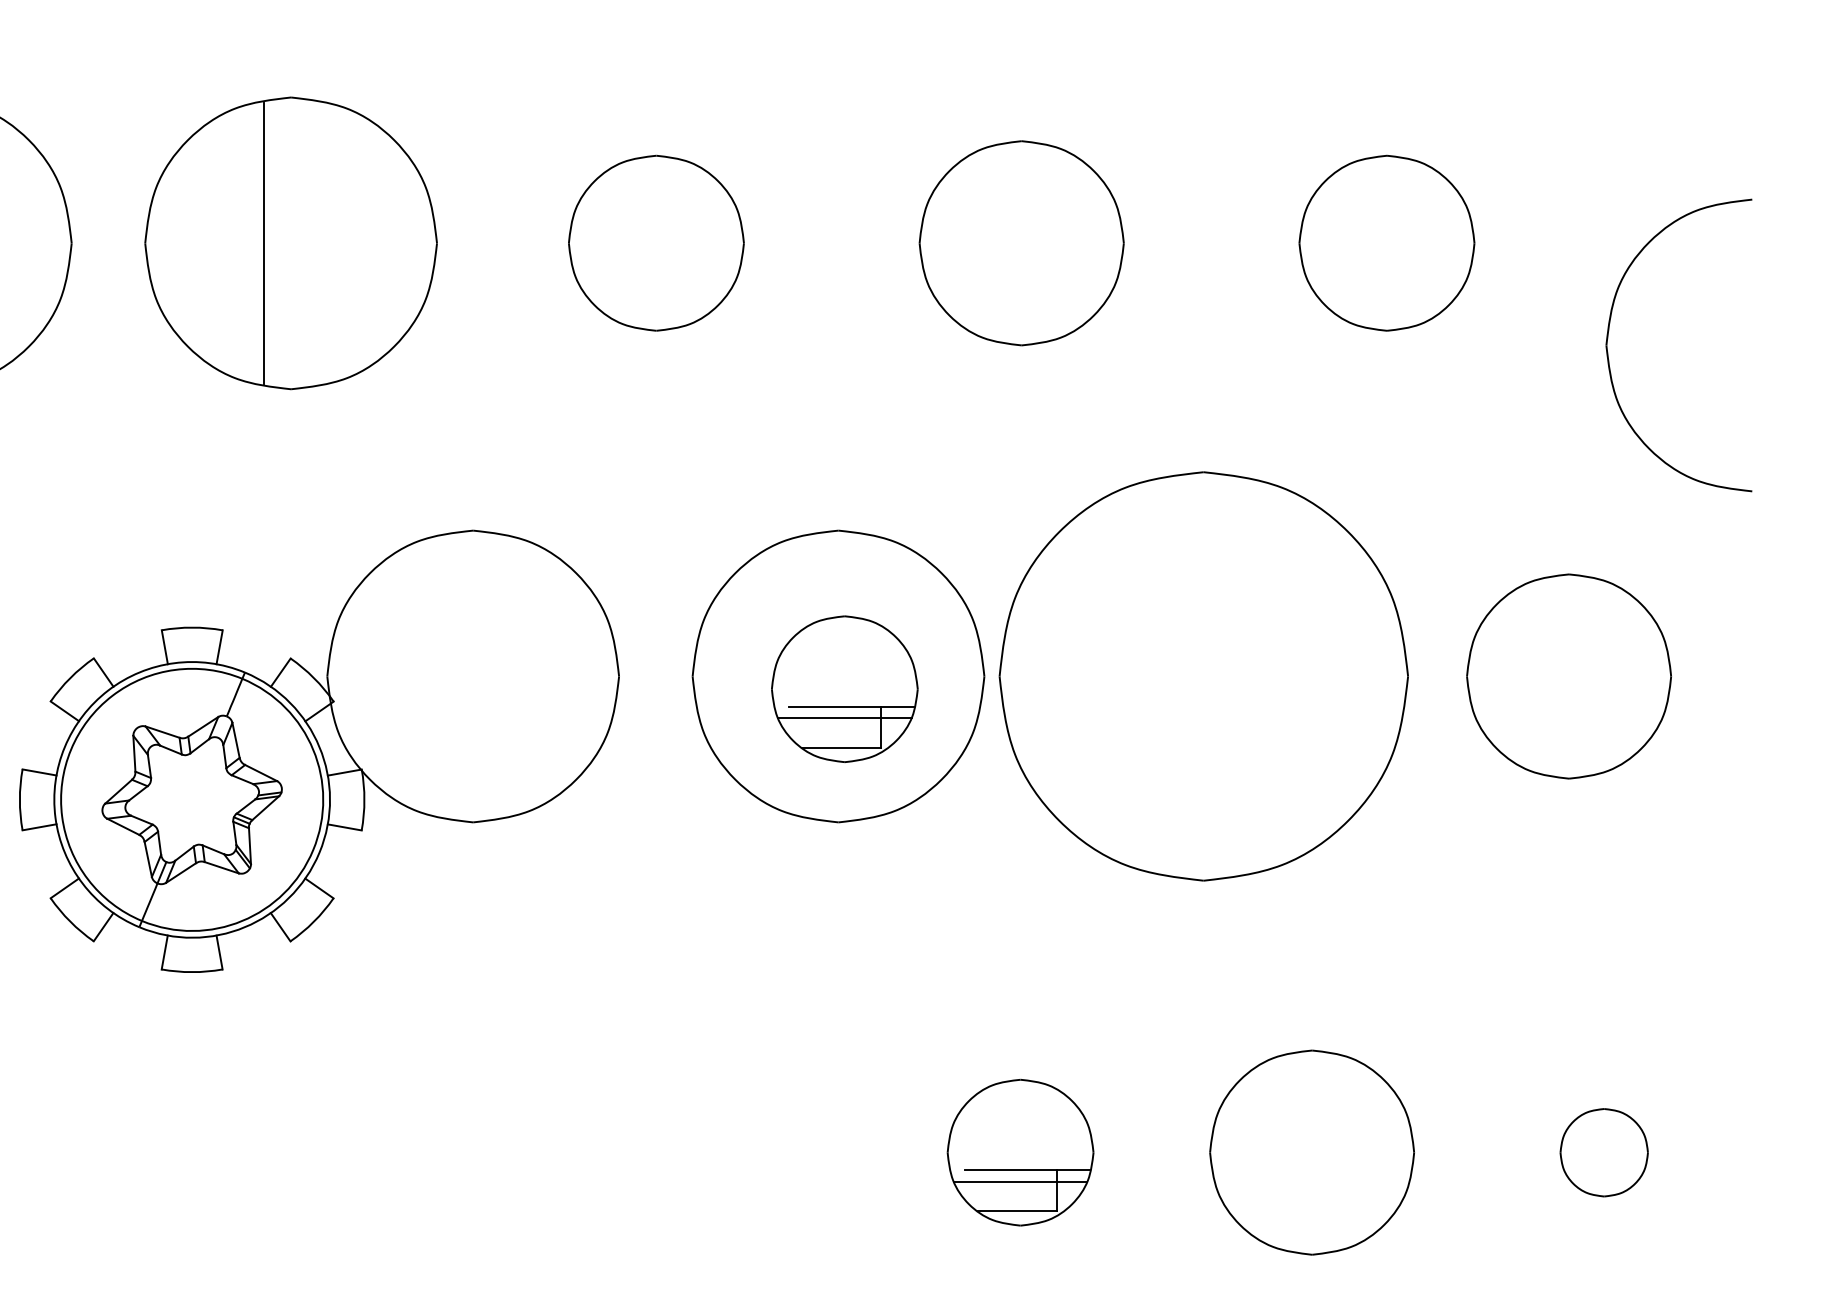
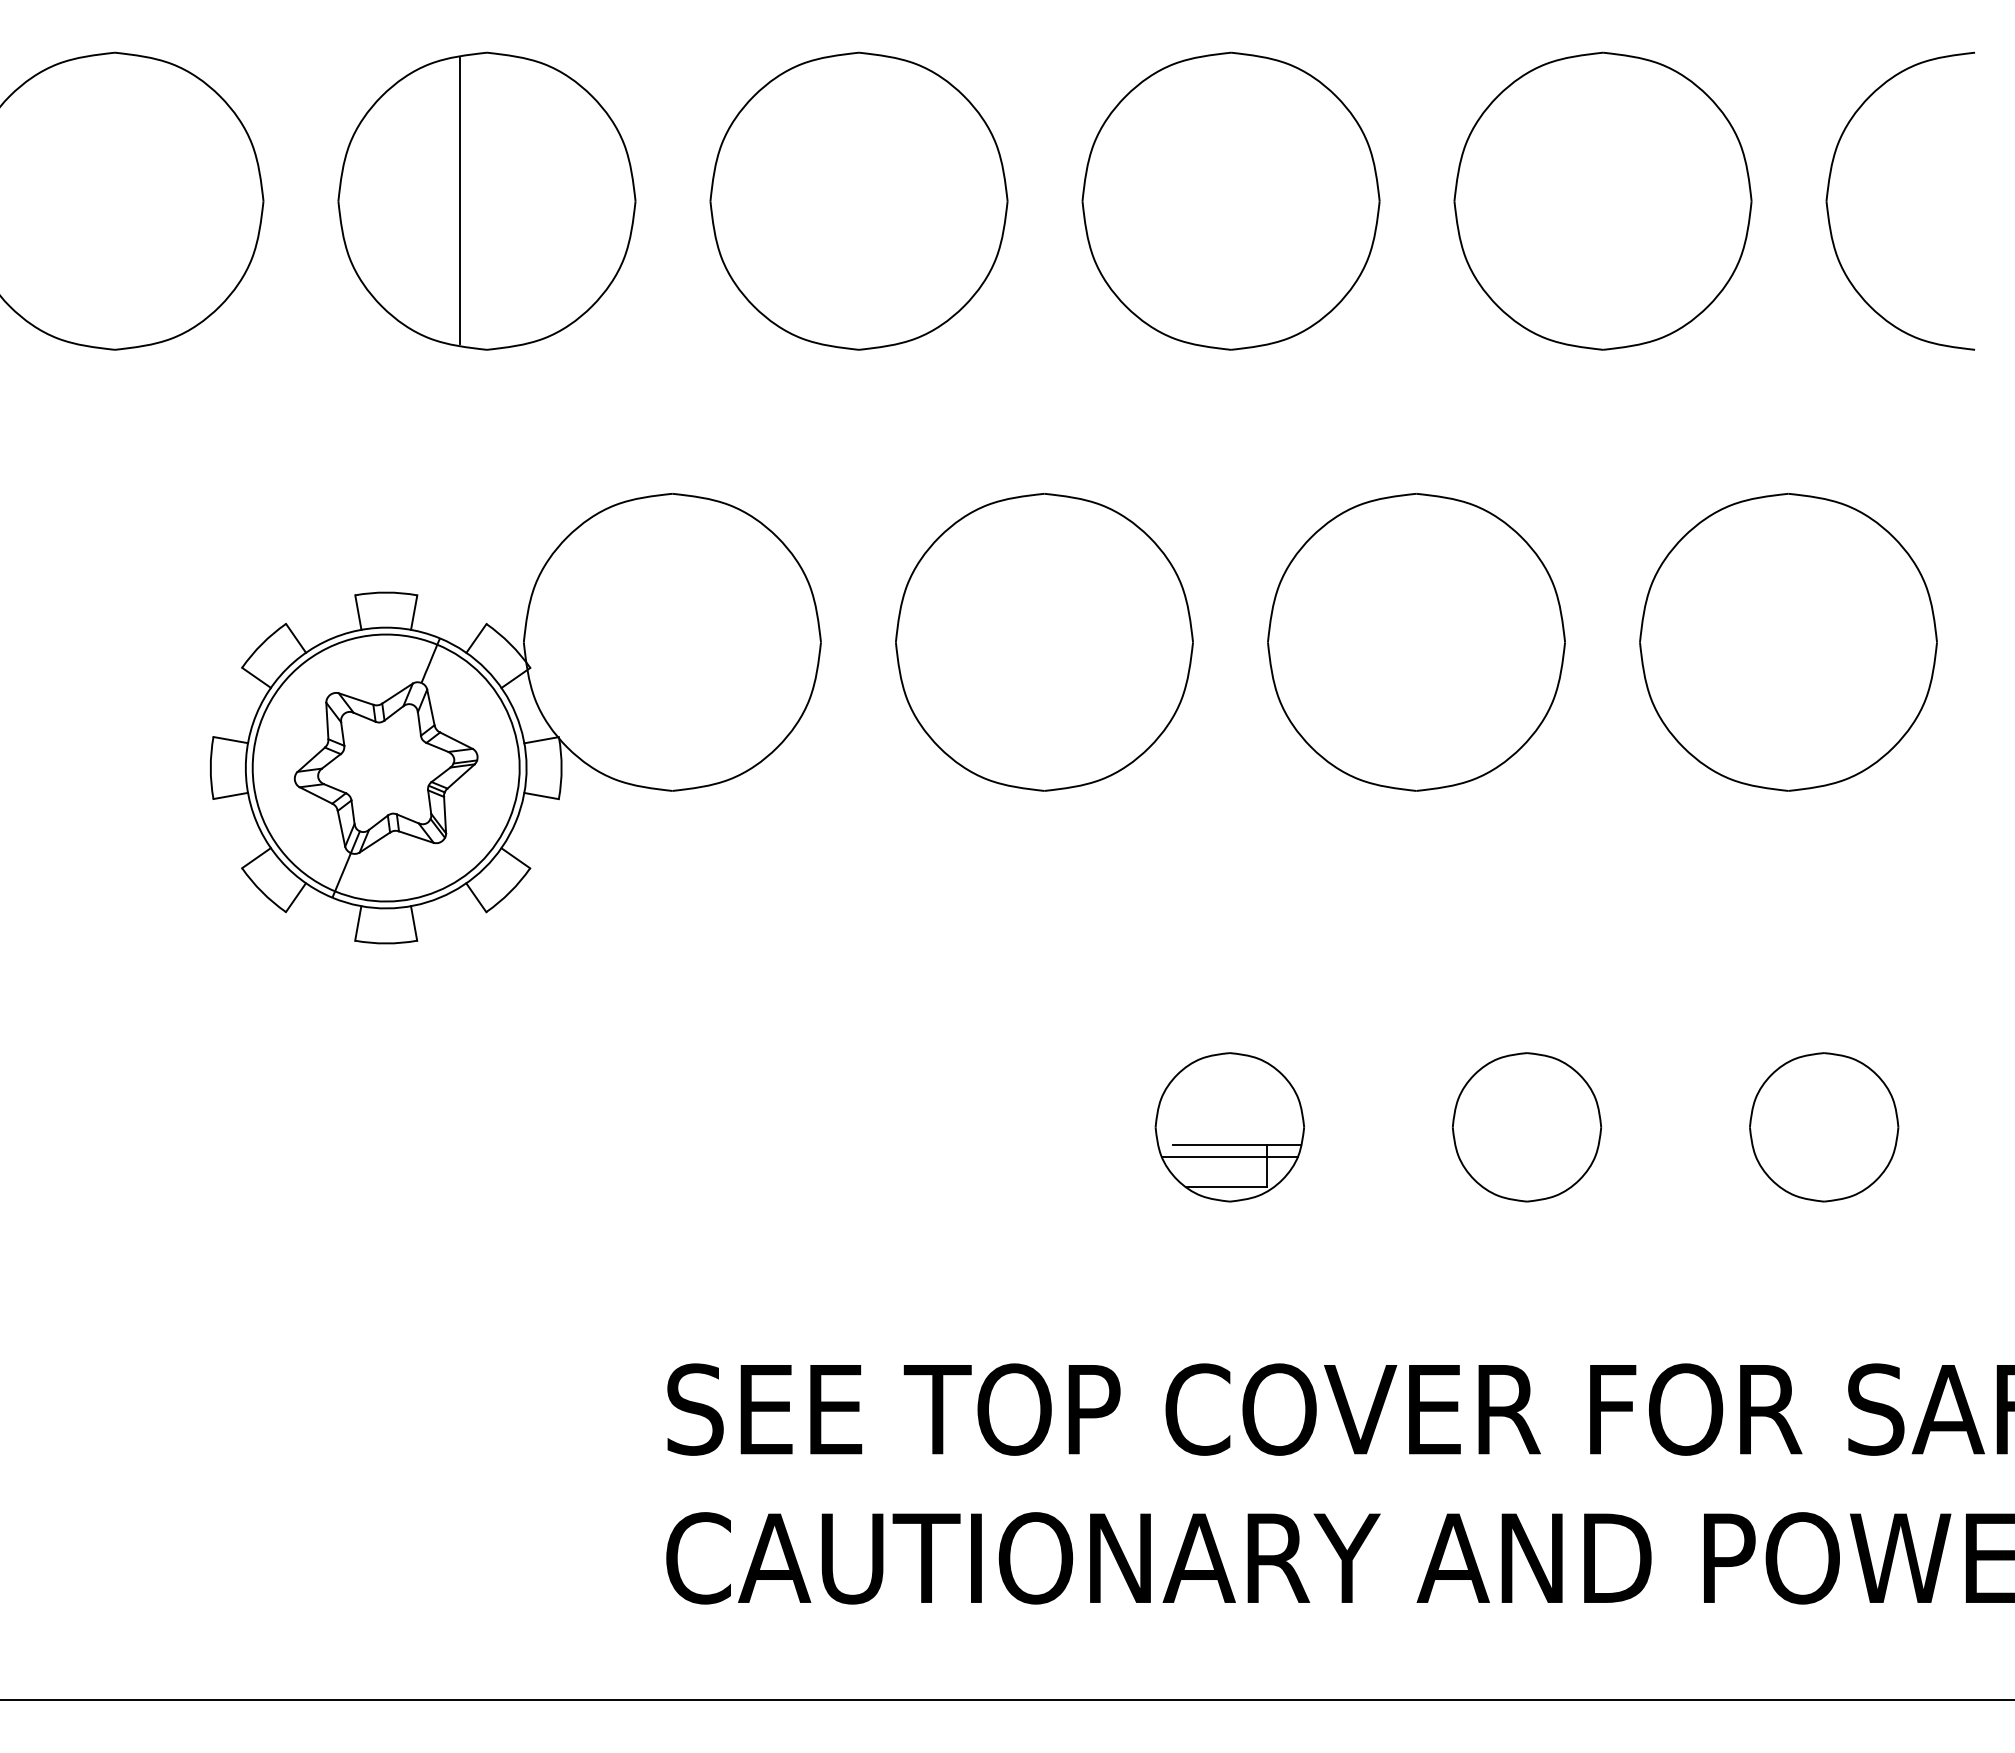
part: (655, 242) -> (858, 200), size x1.67
part: (1021, 242) -> (1230, 200), size x1.43
part: (1386, 242) -> (1602, 200), size x1.67
part: (1608, 339) -> (1828, 195), moved
part: (1203, 676) -> (1416, 642), size x0.71
part: (1569, 676) -> (1788, 642), size x1.43
part: (844, 689) -> (1050, 655), removed
part: (1312, 1152) -> (1527, 1127), size x0.71
part: (1604, 1152) -> (1824, 1127), size x1.67

